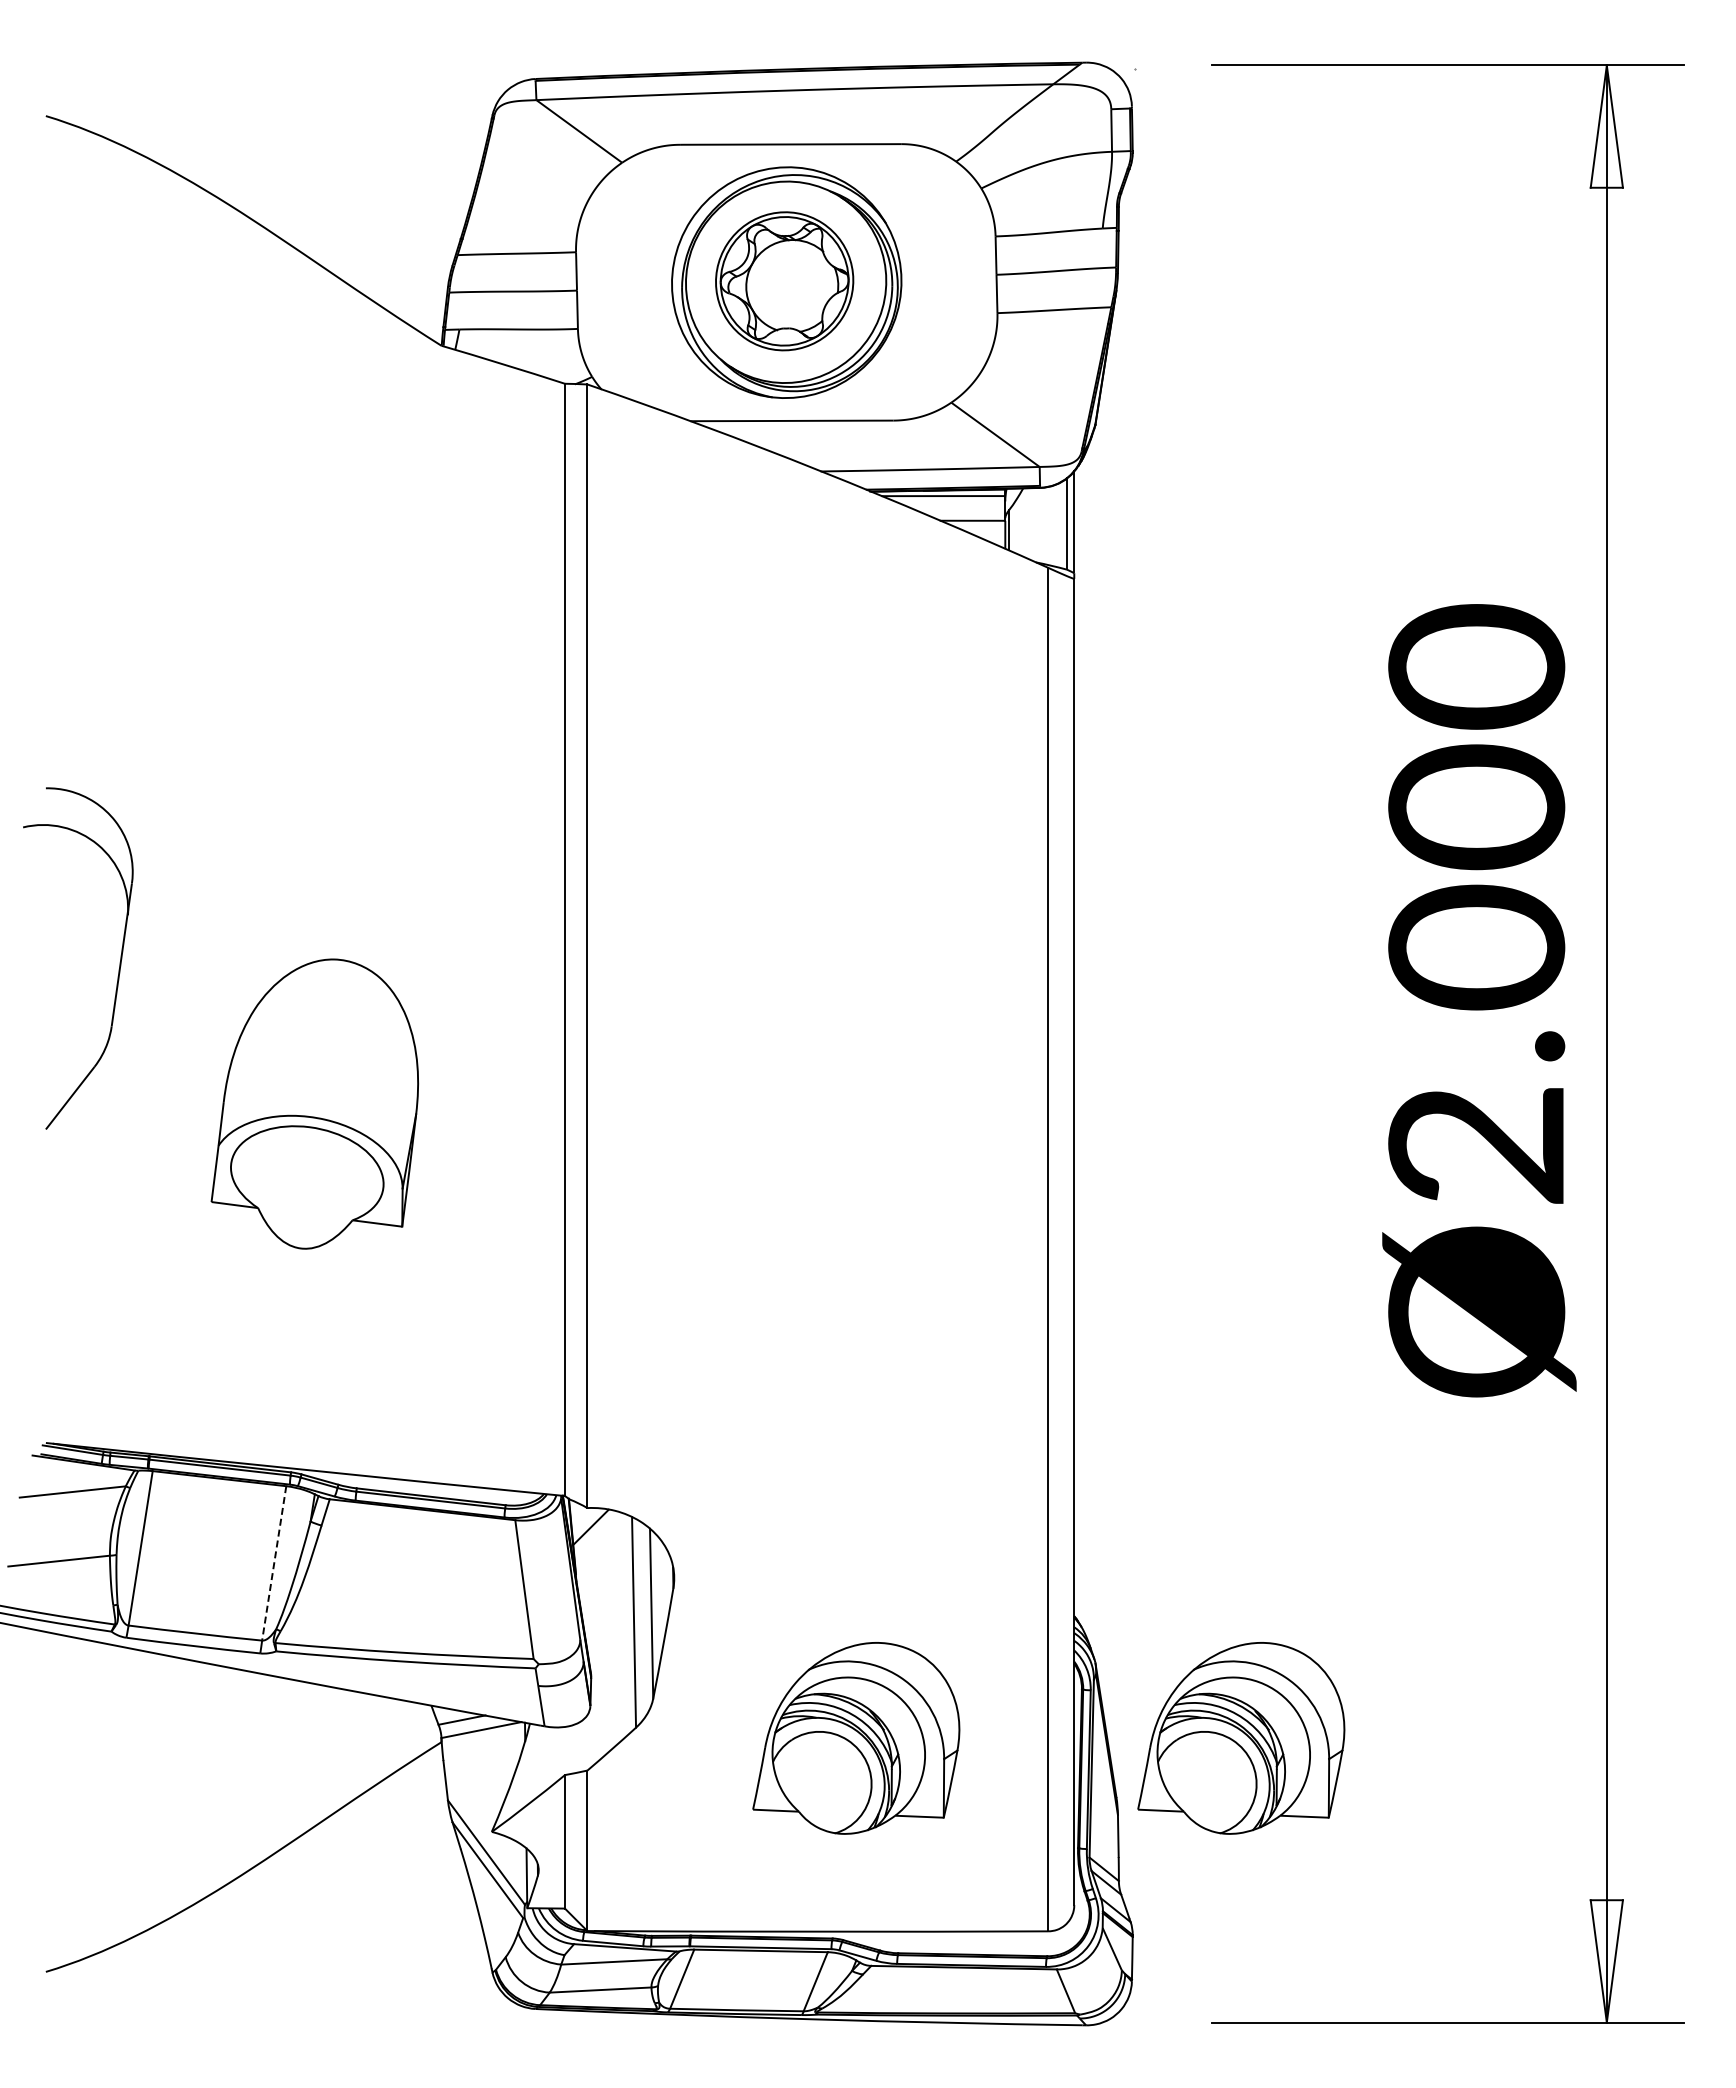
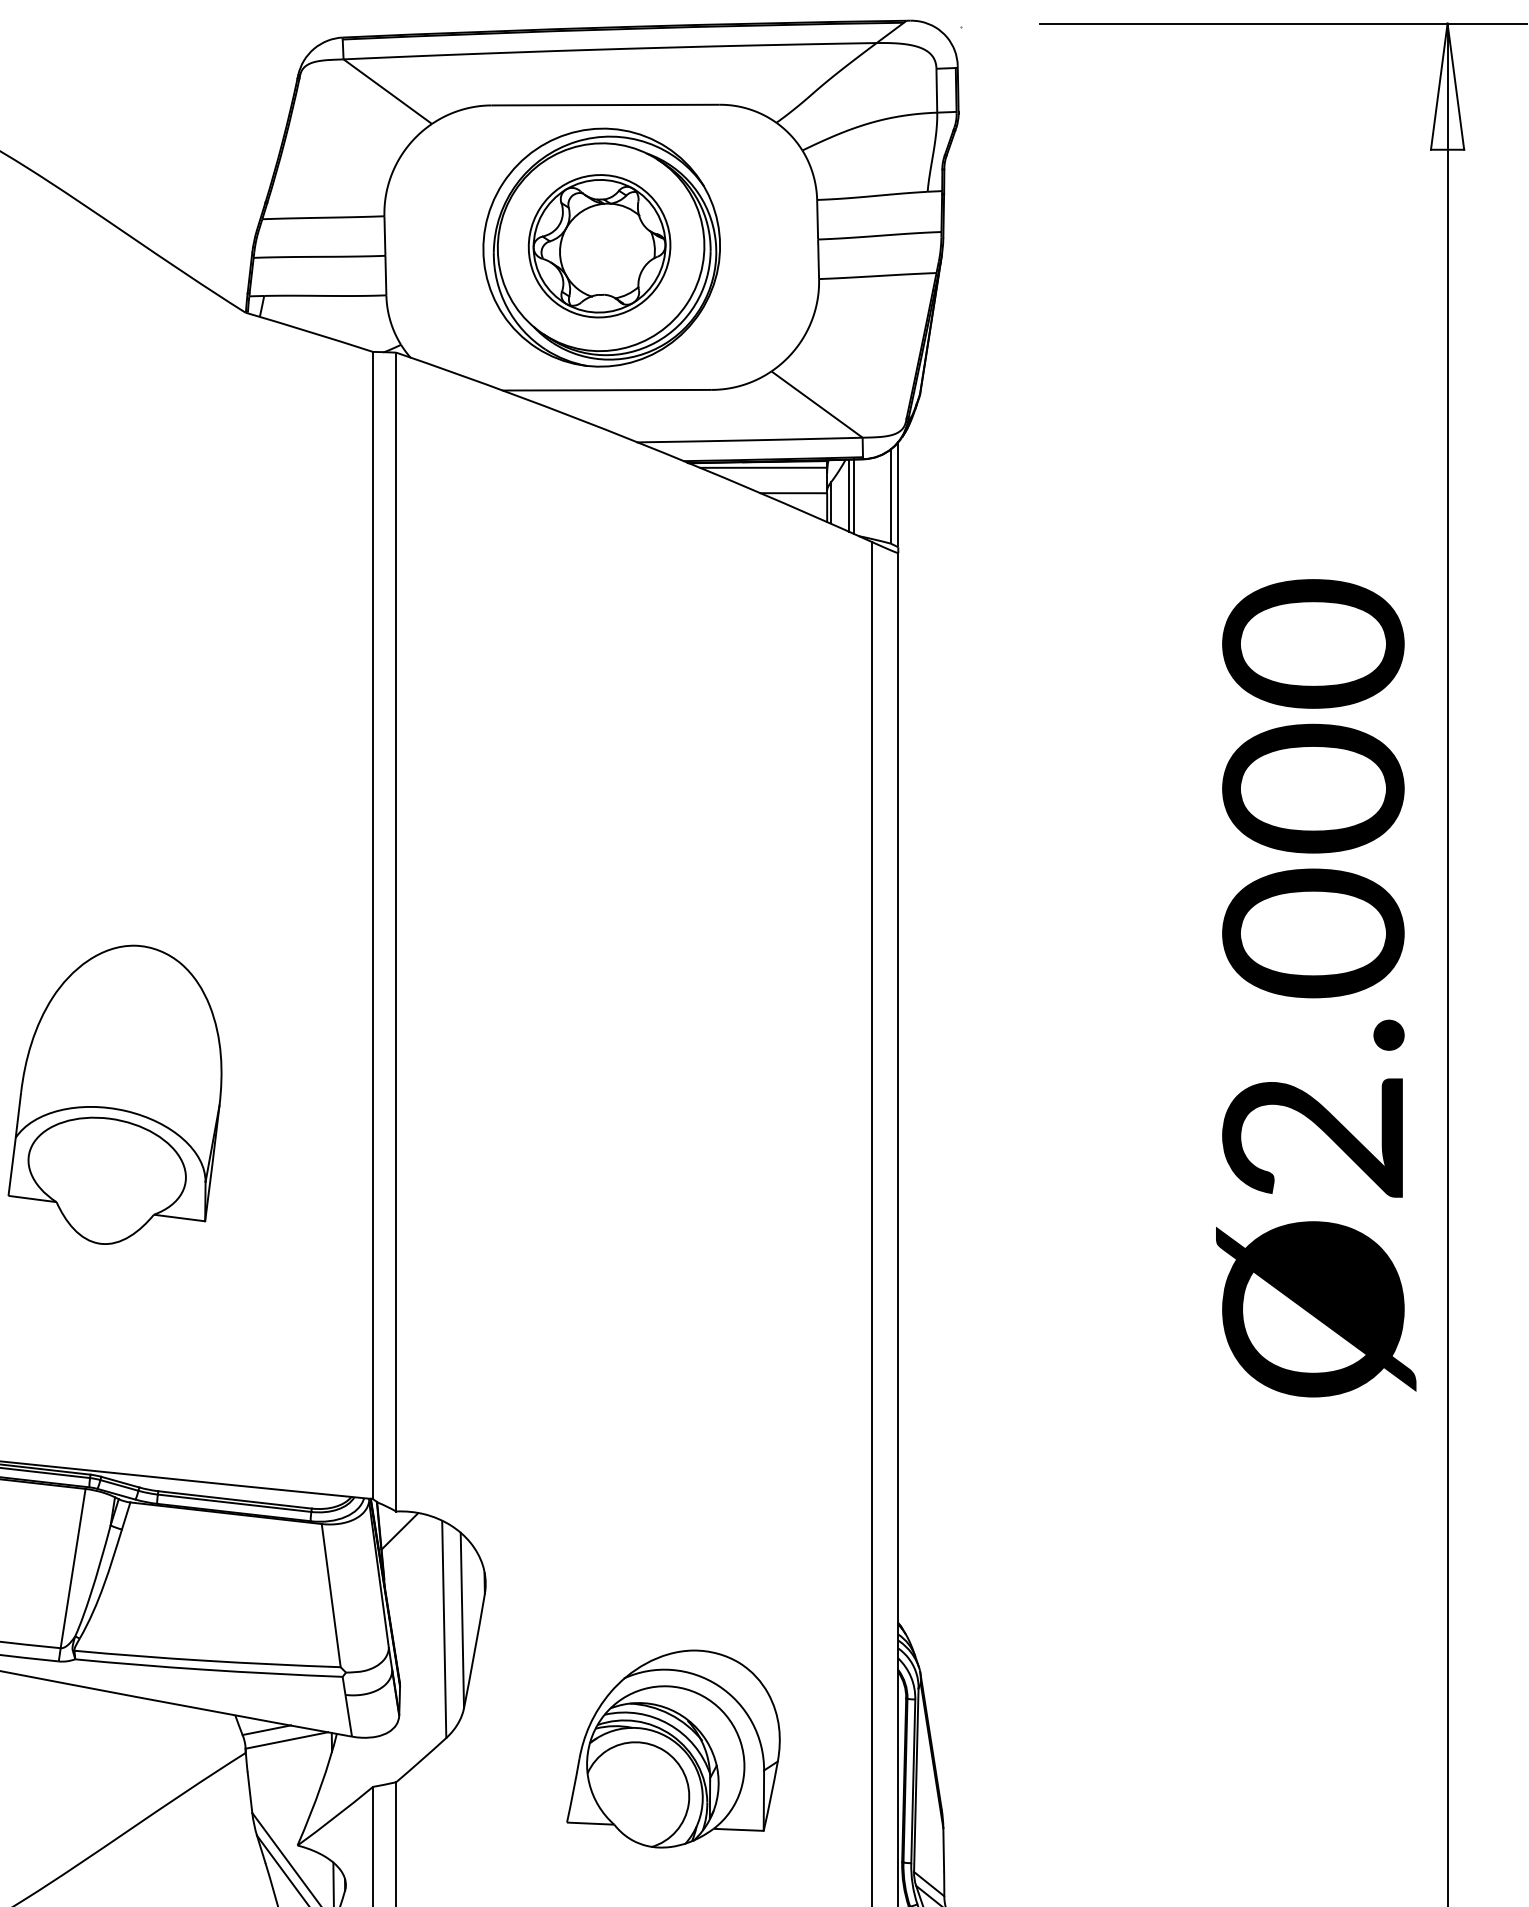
line: (1026, 523) -> (849, 496), added
line: (1031, 523) -> (854, 496), added
line: (274, 1563) -> (73, 1568), dashed -> solid
part: (1241, 1738) -> (1070, 1749), removed

